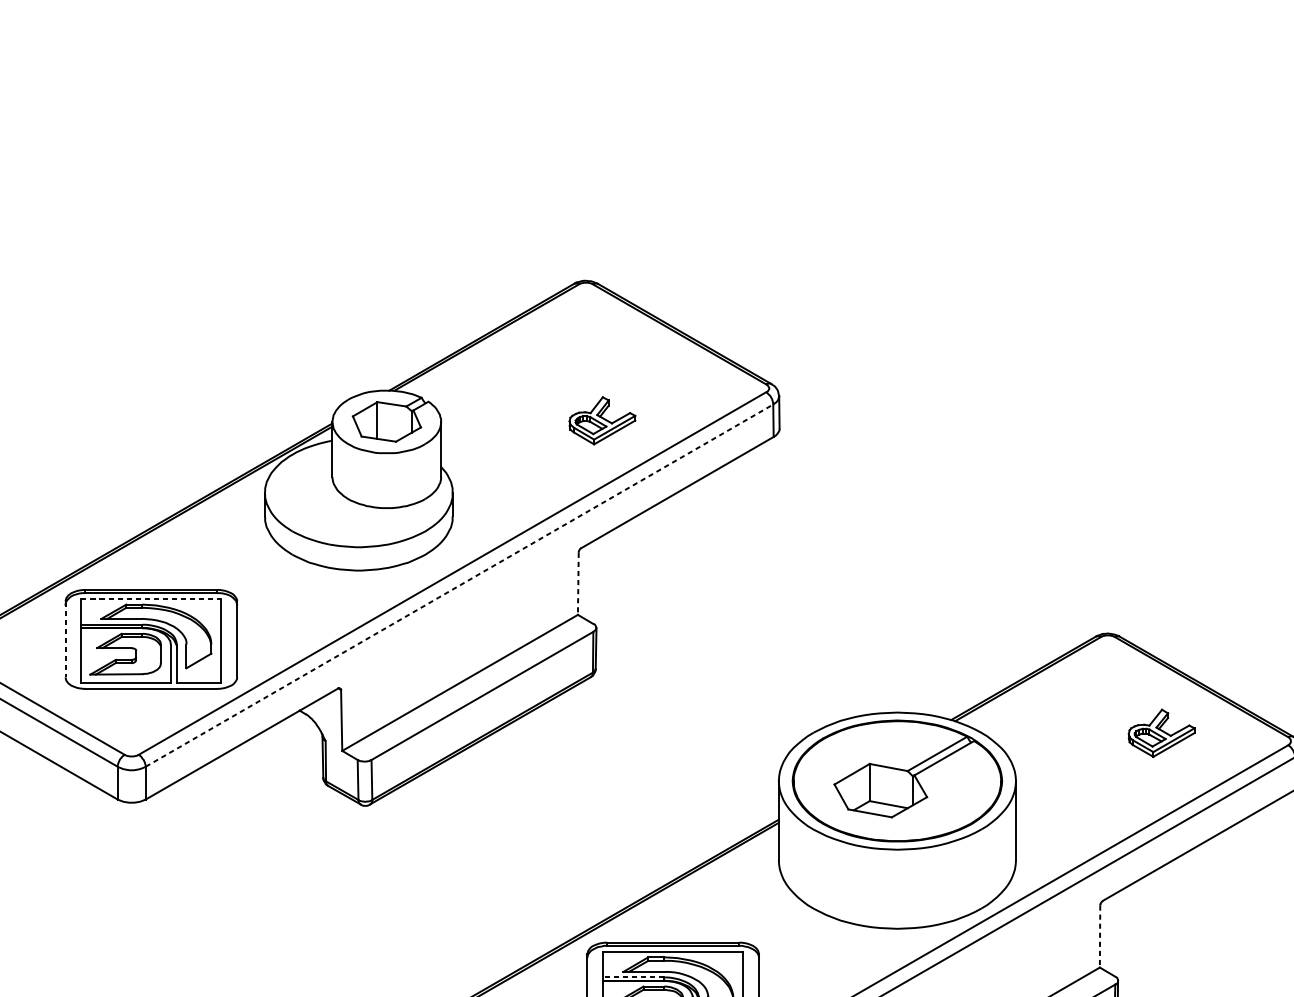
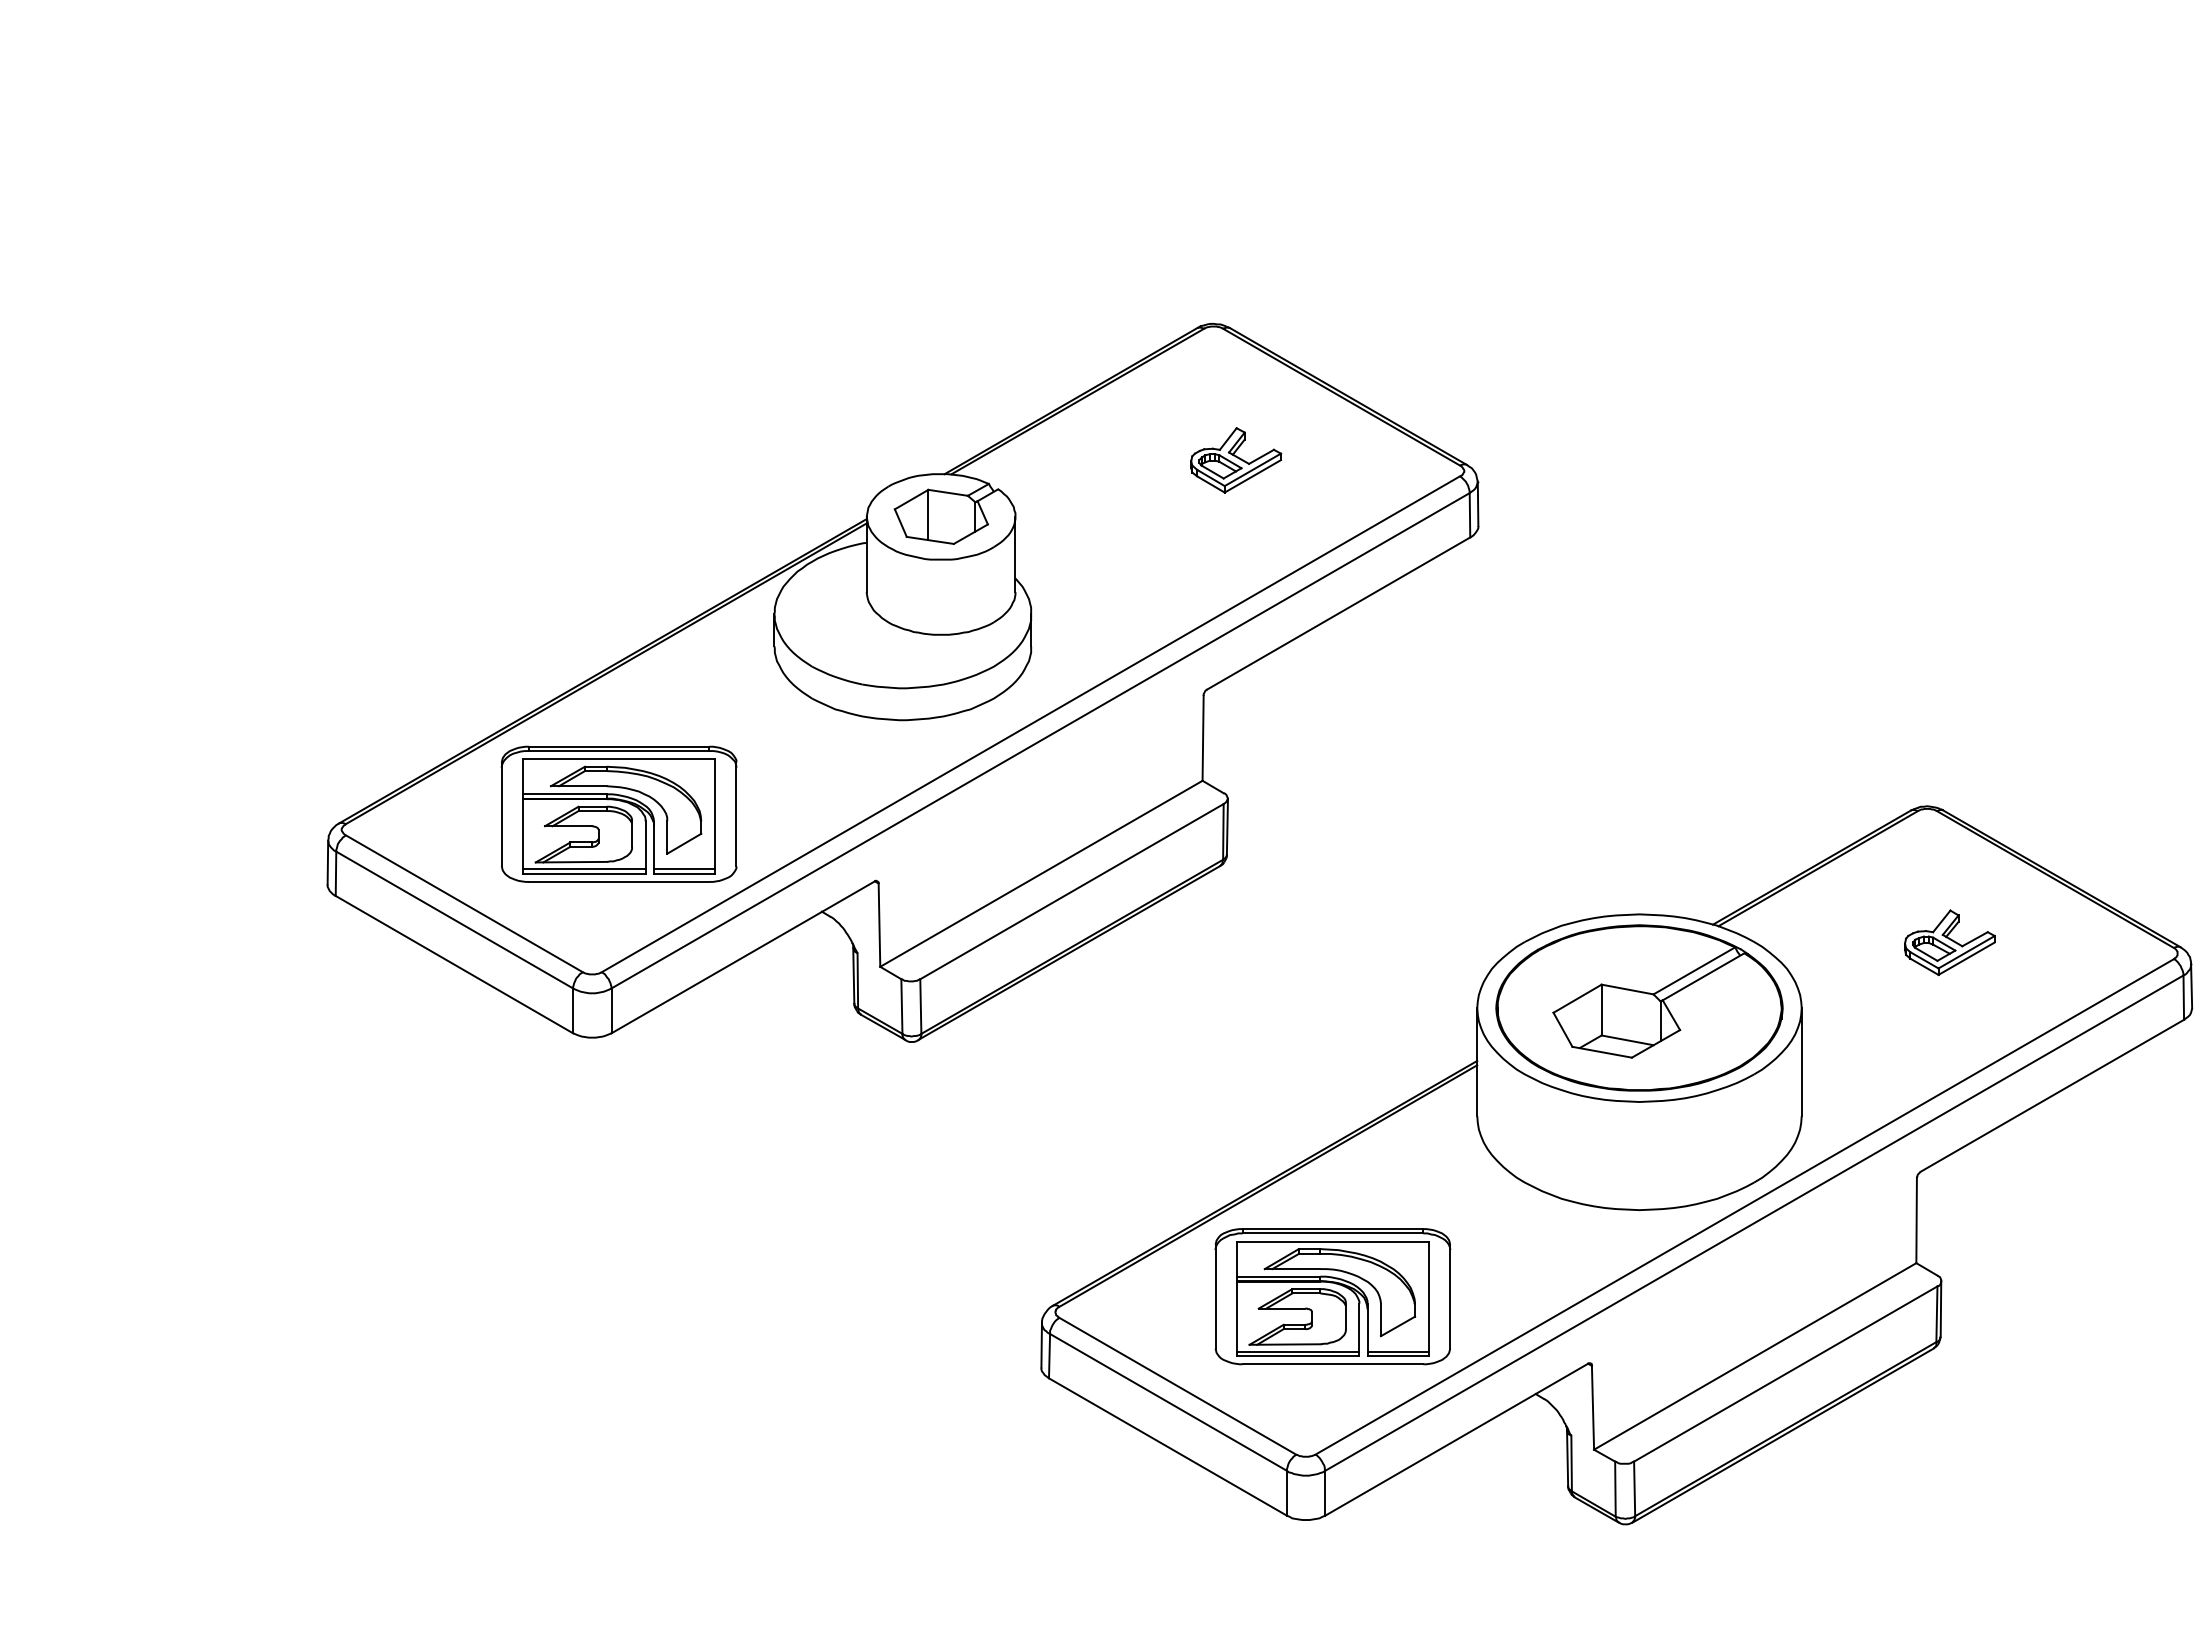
part: (602, 420) -> (1236, 460), moved
line: (578, 583) -> (1203, 738), dashed -> solid
line: (460, 585) -> (1041, 740), dashed -> solid
line: (151, 599) -> (619, 759), dashed -> solid
line: (65, 639) -> (501, 814), dashed -> solid
line: (126, 679) -> (584, 869), added
line: (198, 679) -> (683, 869), added
part: (1161, 733) -> (1949, 942), moved
line: (1099, 937) -> (1916, 1221), dashed -> solid
line: (633, 977) -> (1278, 1276), dashed -> solid

